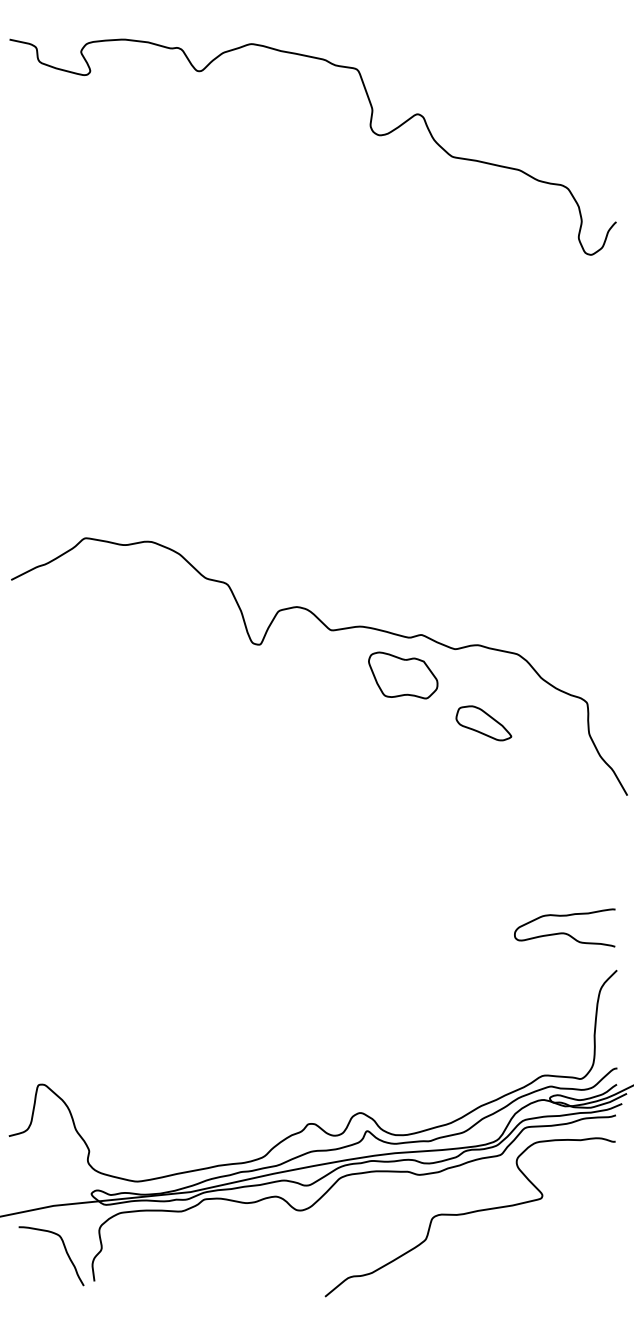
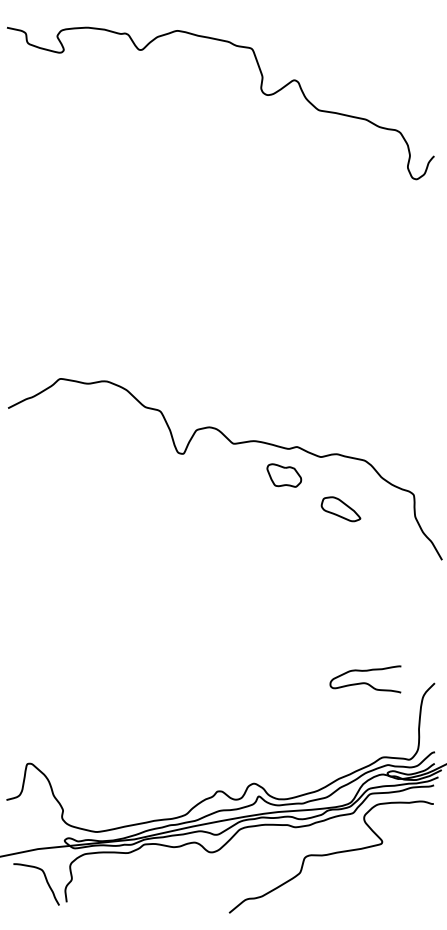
part: (403, 675) -> (284, 475), size x0.7
curve: (564, 932) -> (365, 682), moved

